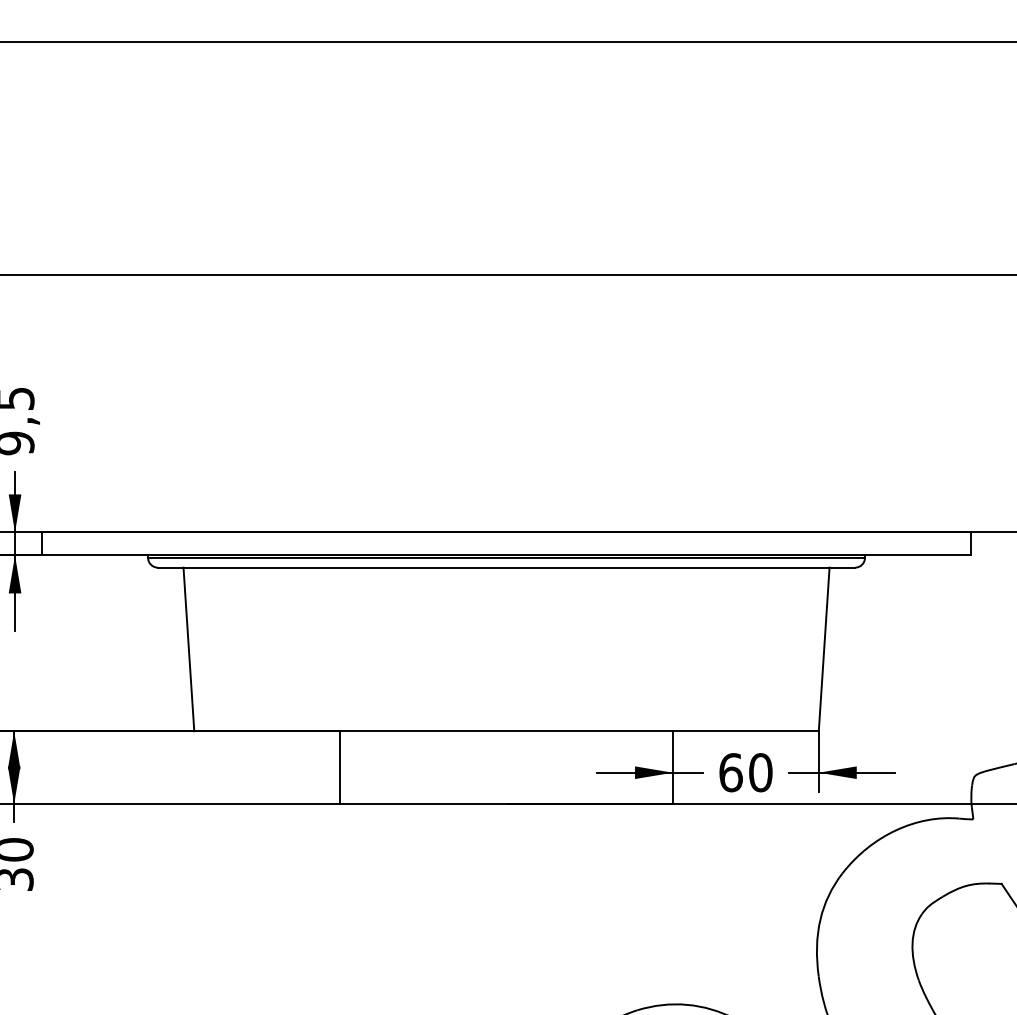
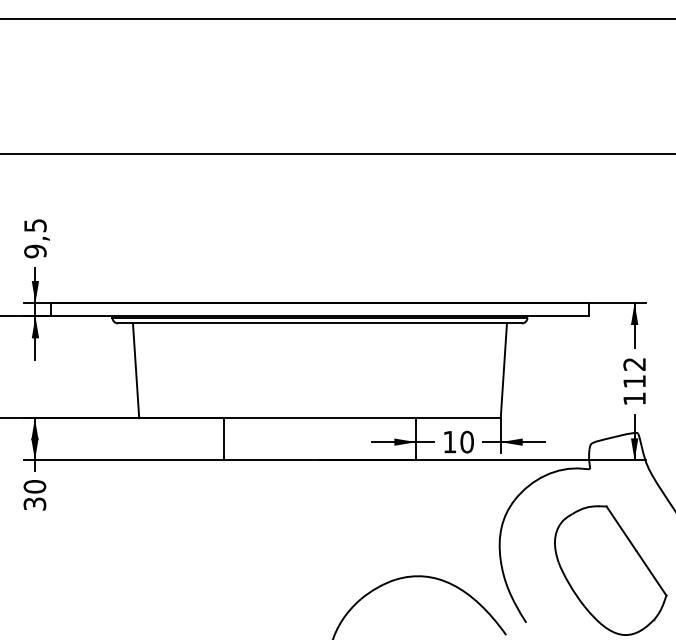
text: (730, 771) -> (449, 441), 60 -> 10

